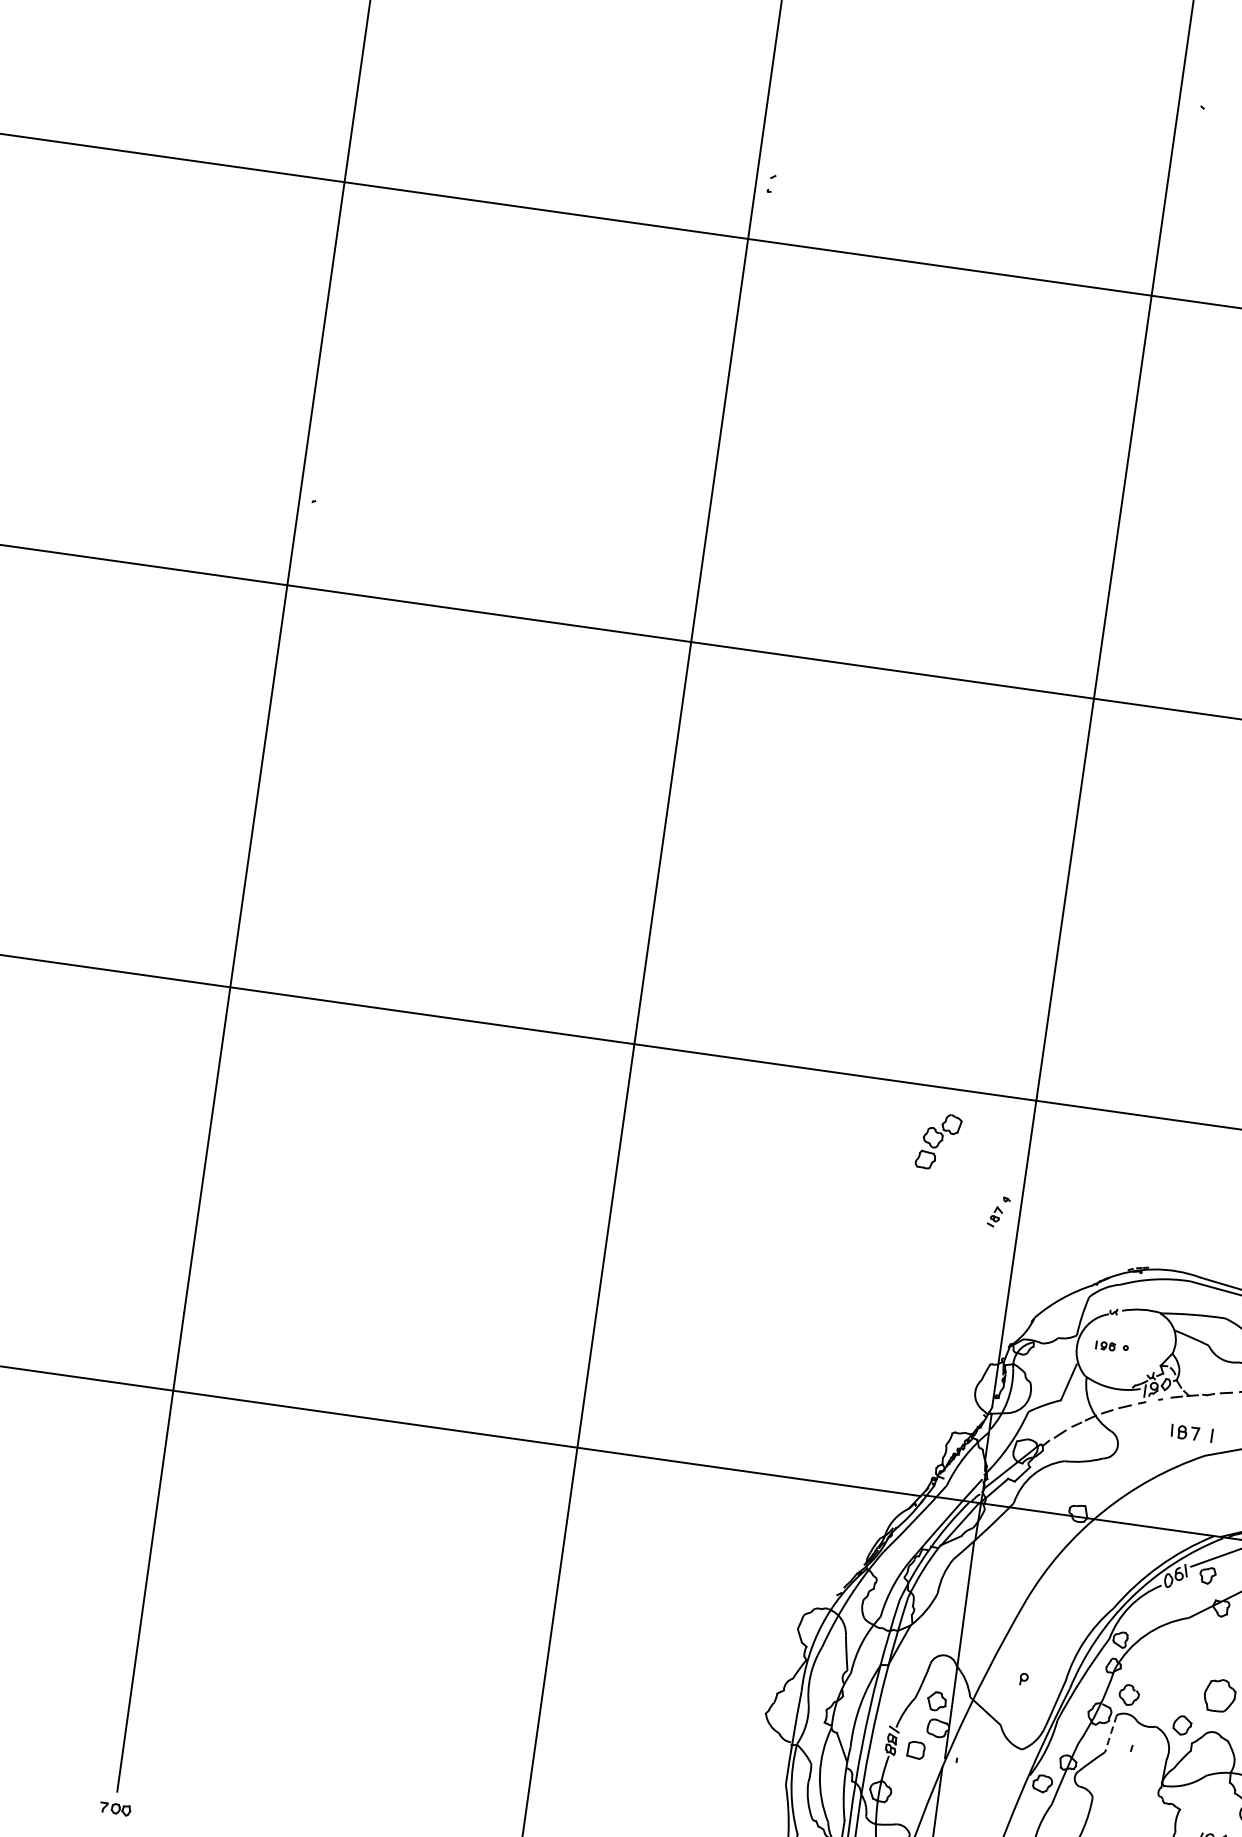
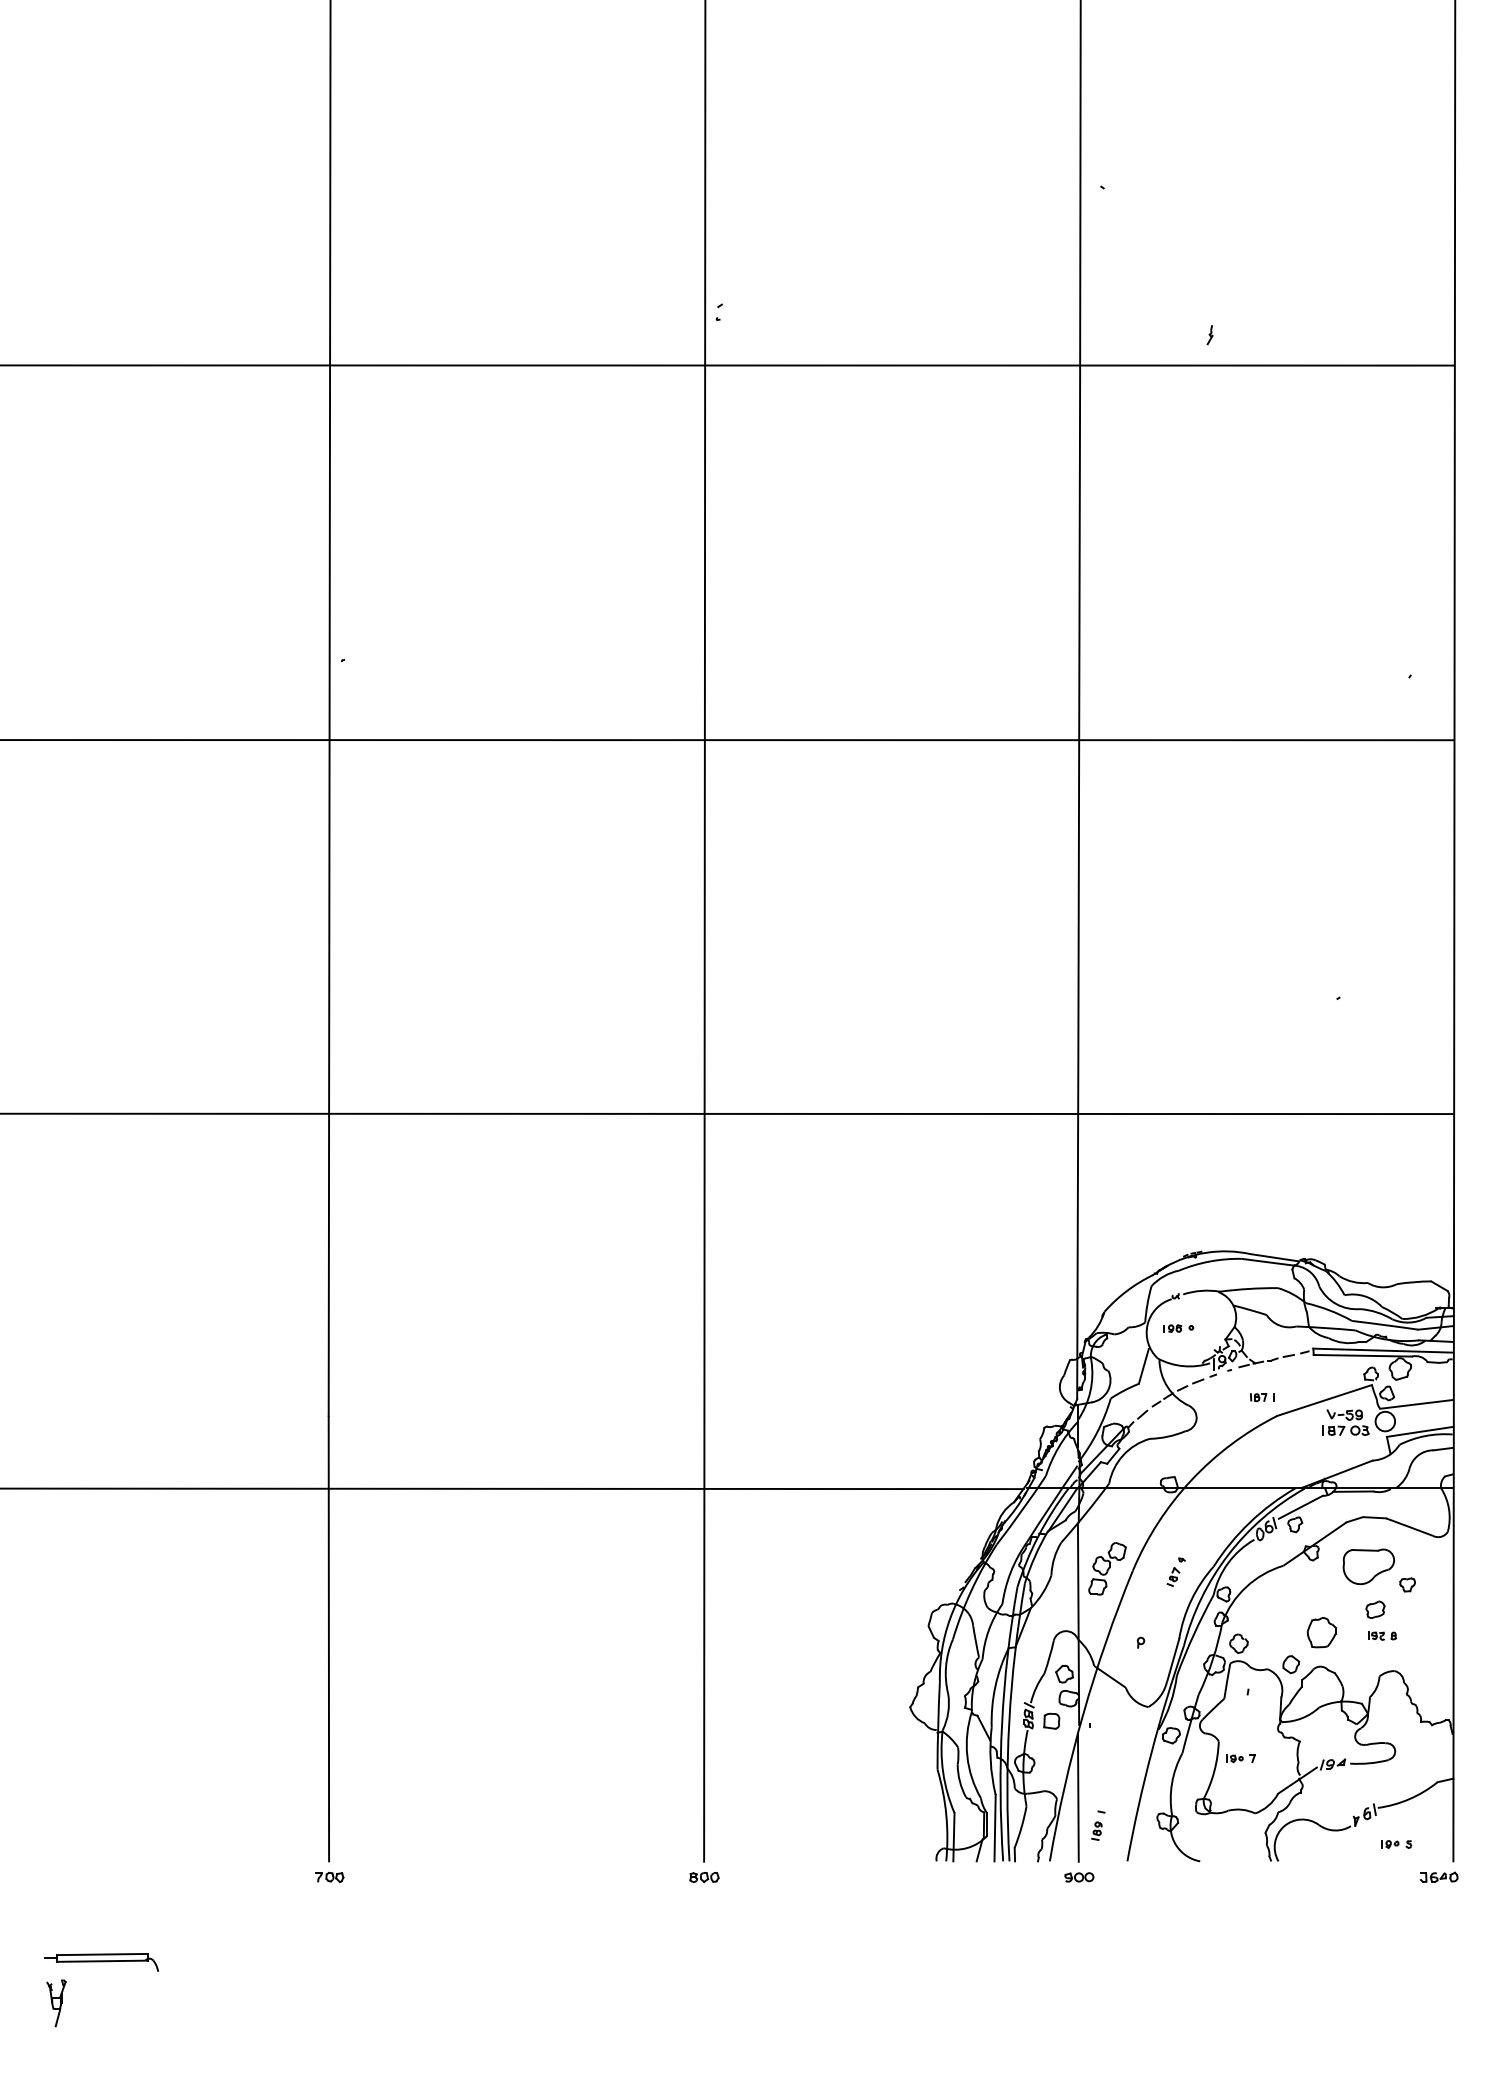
part: (938, 1141) -> (1107, 1568), moved
part: (998, 1211) -> (1175, 1571), moved
part: (1191, 1433) -> (1262, 1397), size x0.62
arc: (1111, 1734) -> (1227, 1681), dashed -> solid
part: (1113, 1818) -> (1240, 1758), added

